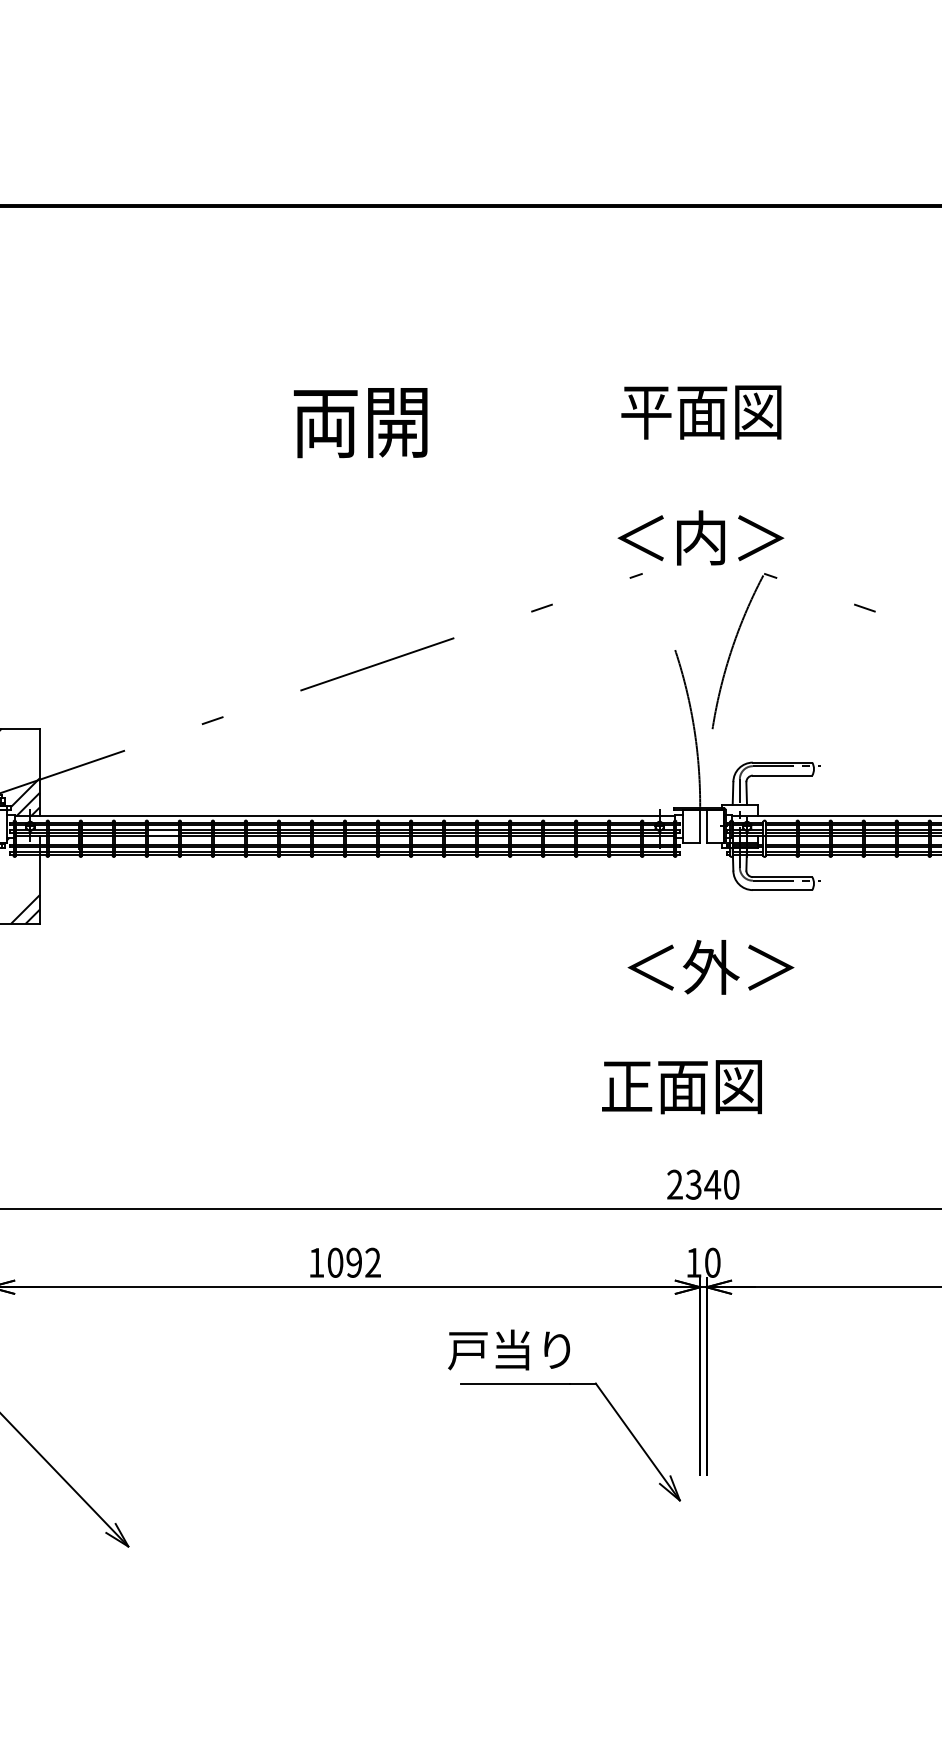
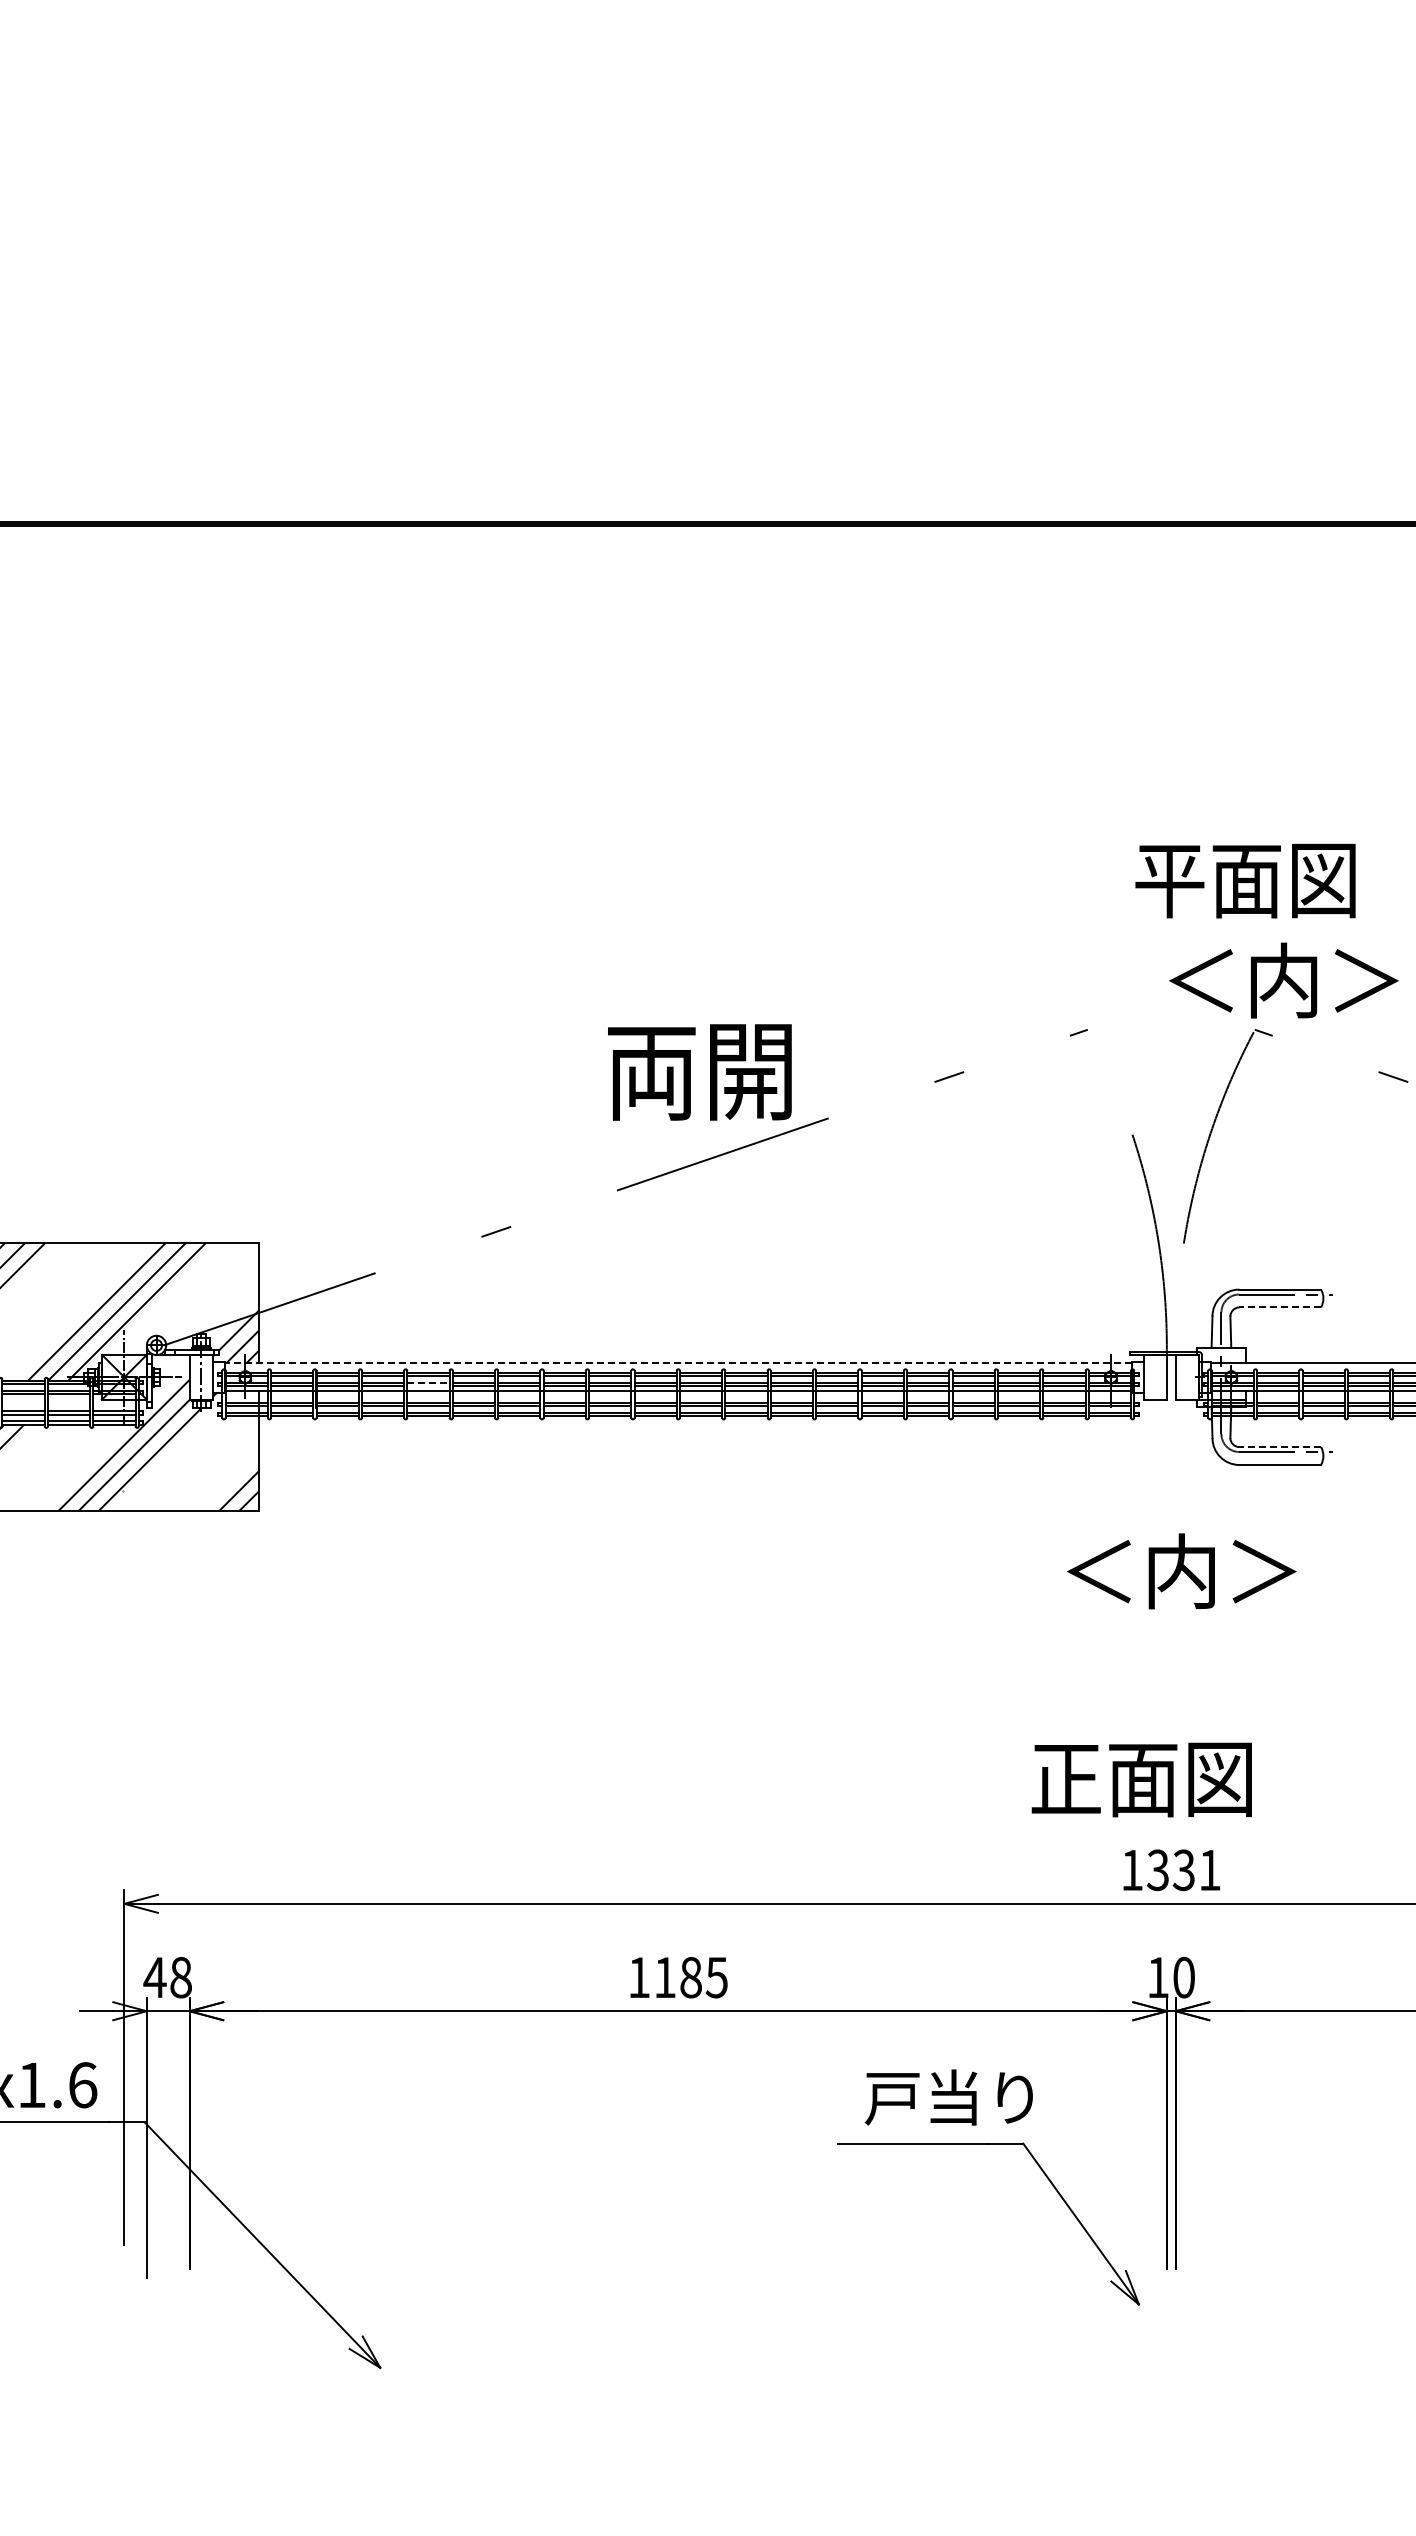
text: (701, 412) -> (1245, 880), moved
text: (360, 423) -> (699, 1072), moved
text: (700, 537) -> (1283, 980), moved
line: (782, 775) -> (1280, 1307), solid -> dashed
line: (345, 816) -> (678, 1363), solid -> dashed
line: (163, 830) -> (428, 1382), solid -> dashed
line: (782, 877) -> (1280, 1447), solid -> dashed
text: (711, 967) -> (1182, 1571), ＜外＞ -> ＜内＞
text: (681, 1086) -> (1141, 1779), moved
text: (702, 1184) -> (1170, 1870), 2340 -> 1331
text: (353, 1262) -> (690, 1977), 1092 -> 1185
text: (508, 1349) -> (948, 2097), moved

